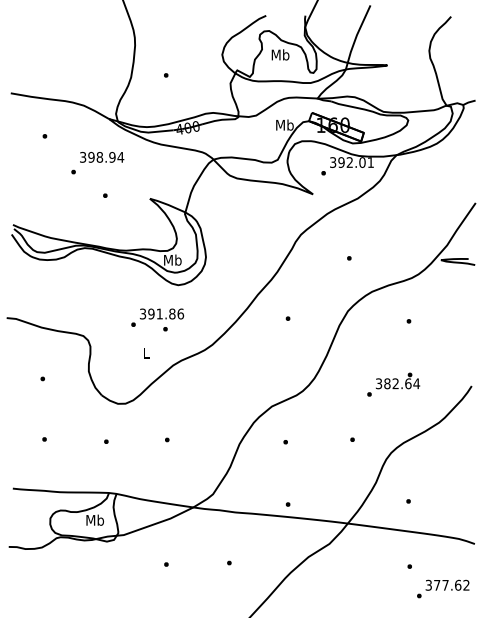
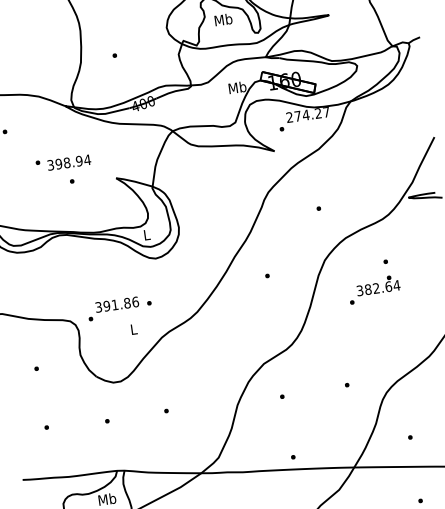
text: (102, 157) -> (69, 162), moved
text: (351, 162) -> (307, 114), 392.01 -> 274.27
text: (172, 259) -> (146, 234), Mb -> L
text: (157, 317) -> (113, 308), moved
text: (393, 384) -> (374, 289), moved

